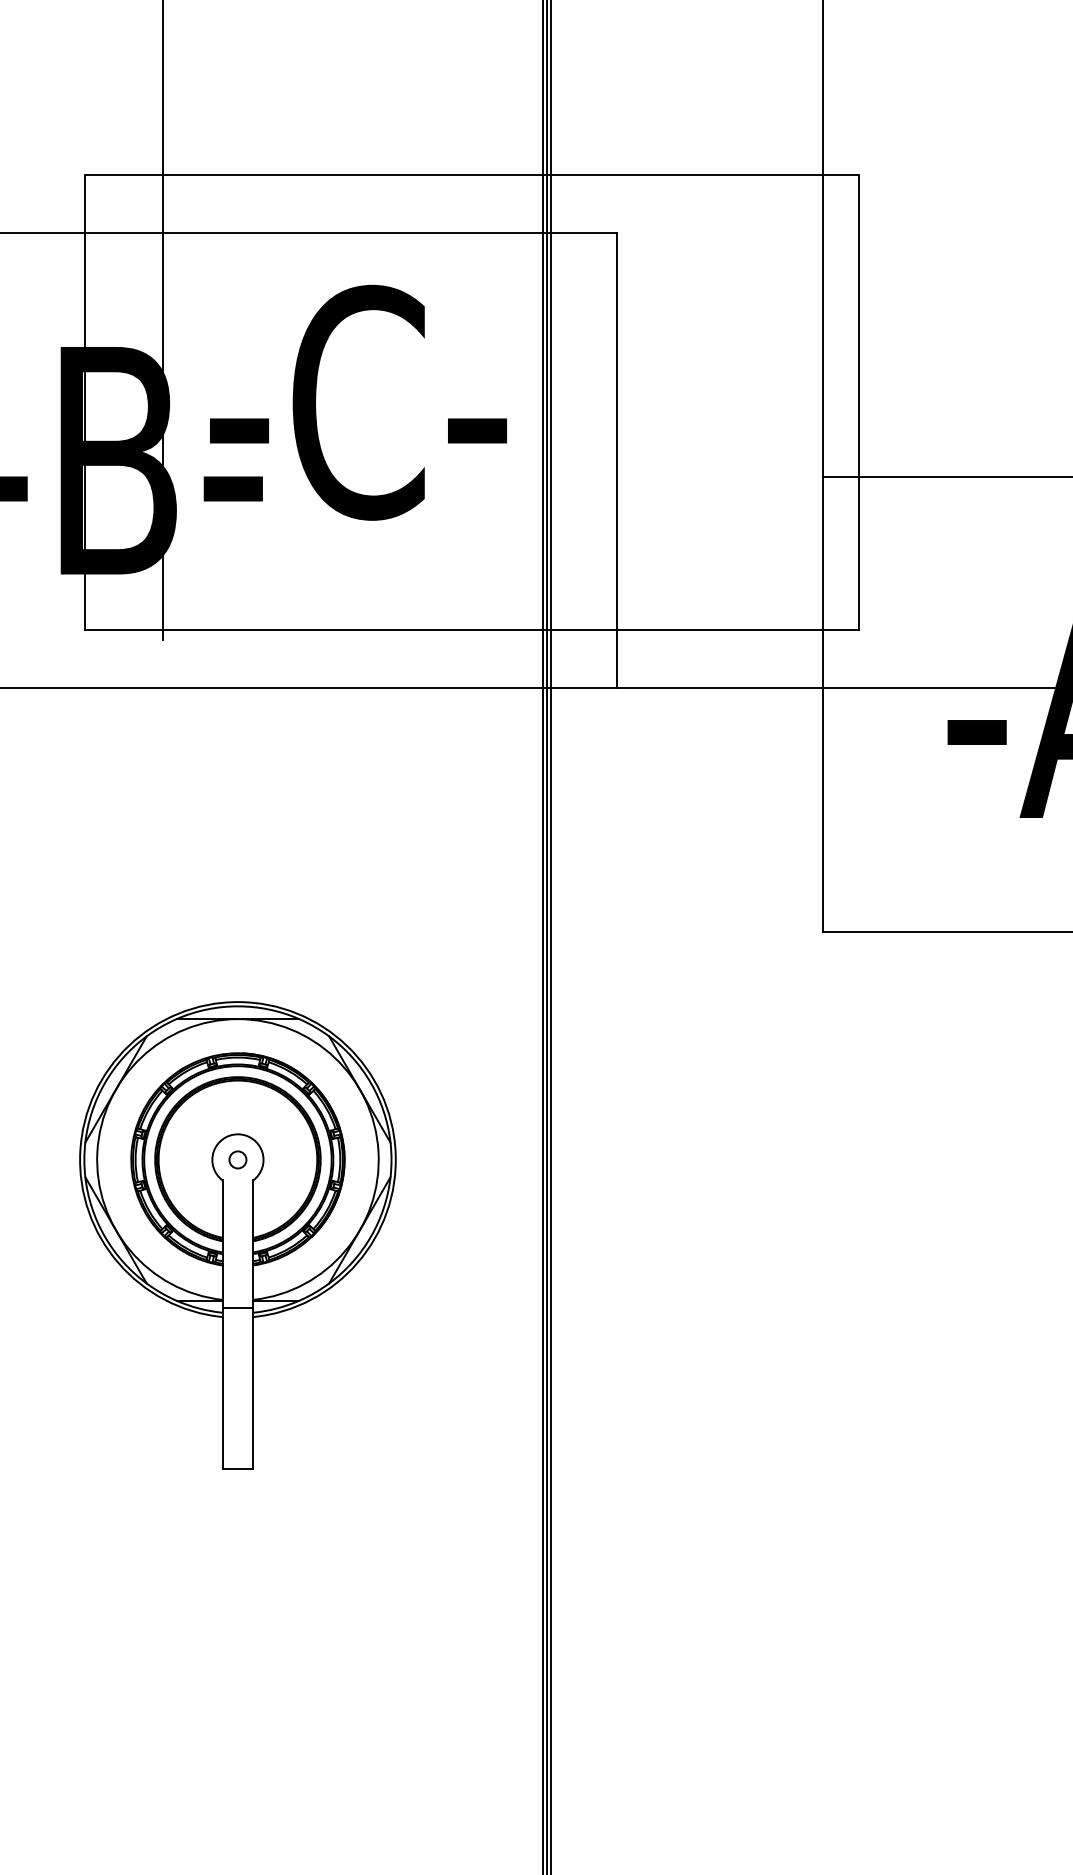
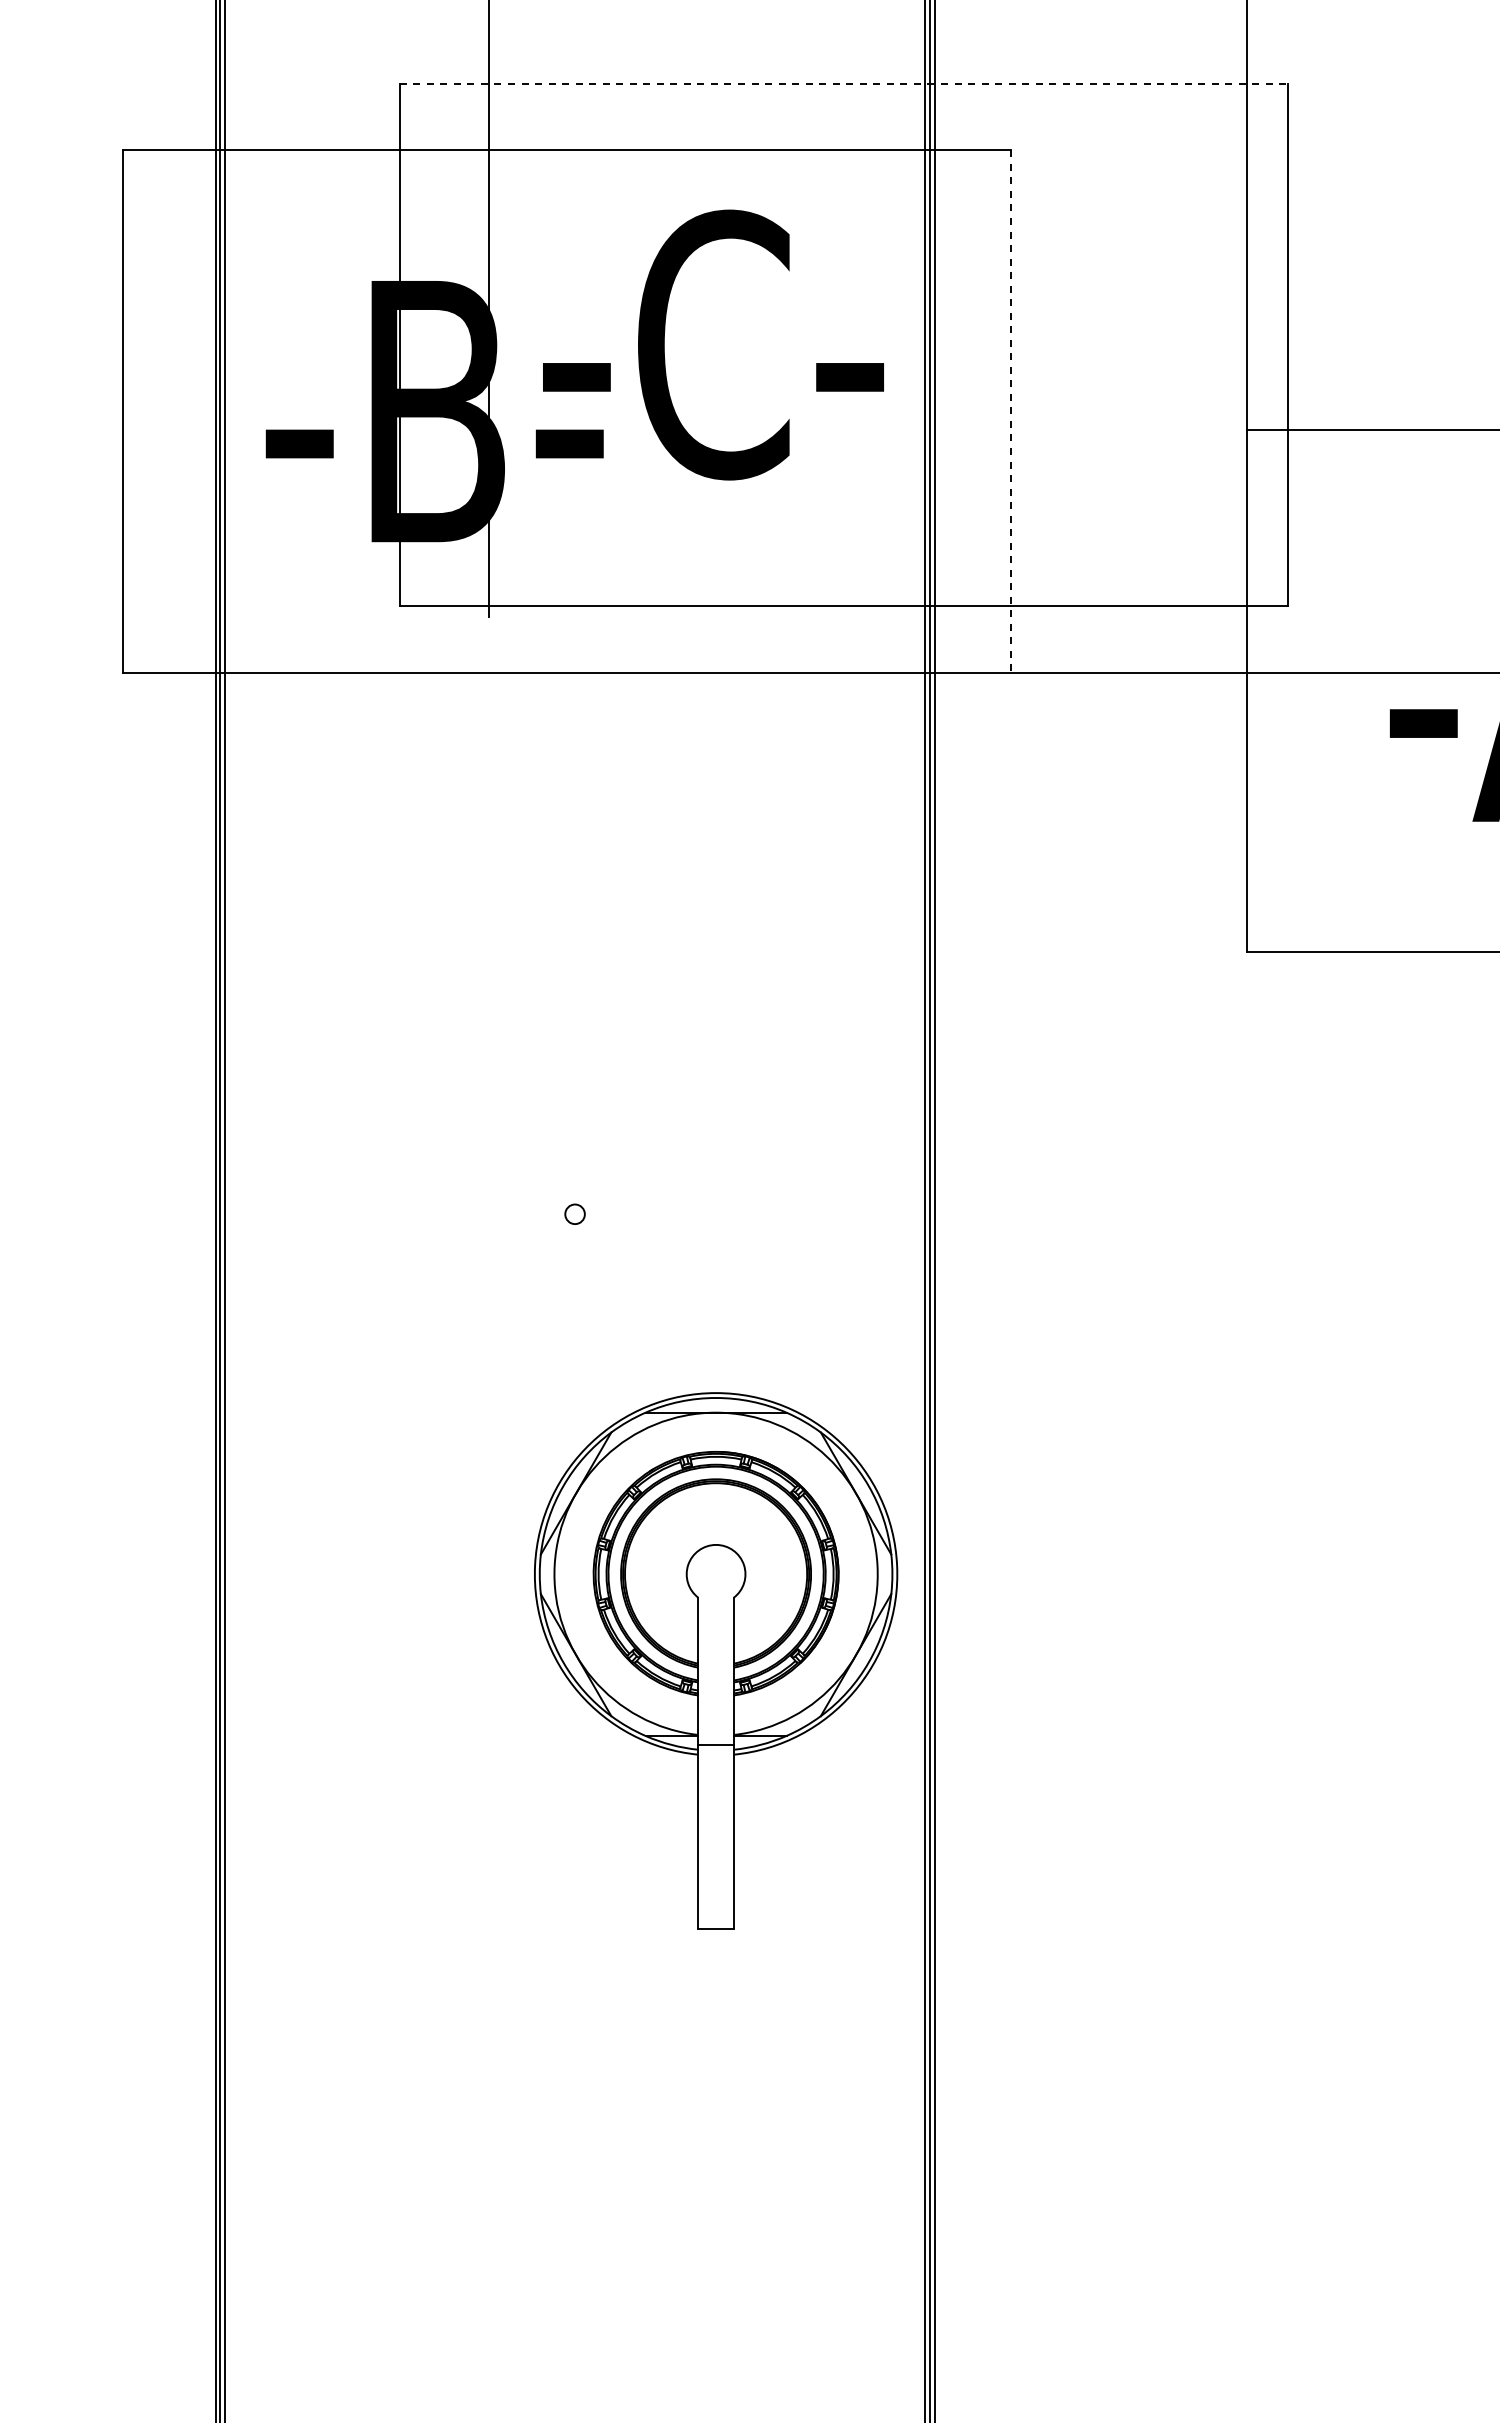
line: (472, 174) -> (844, 83), solid -> dashed
line: (617, 461) -> (1010, 412), solid -> dashed
part: (238, 1234) -> (716, 1660), moved

